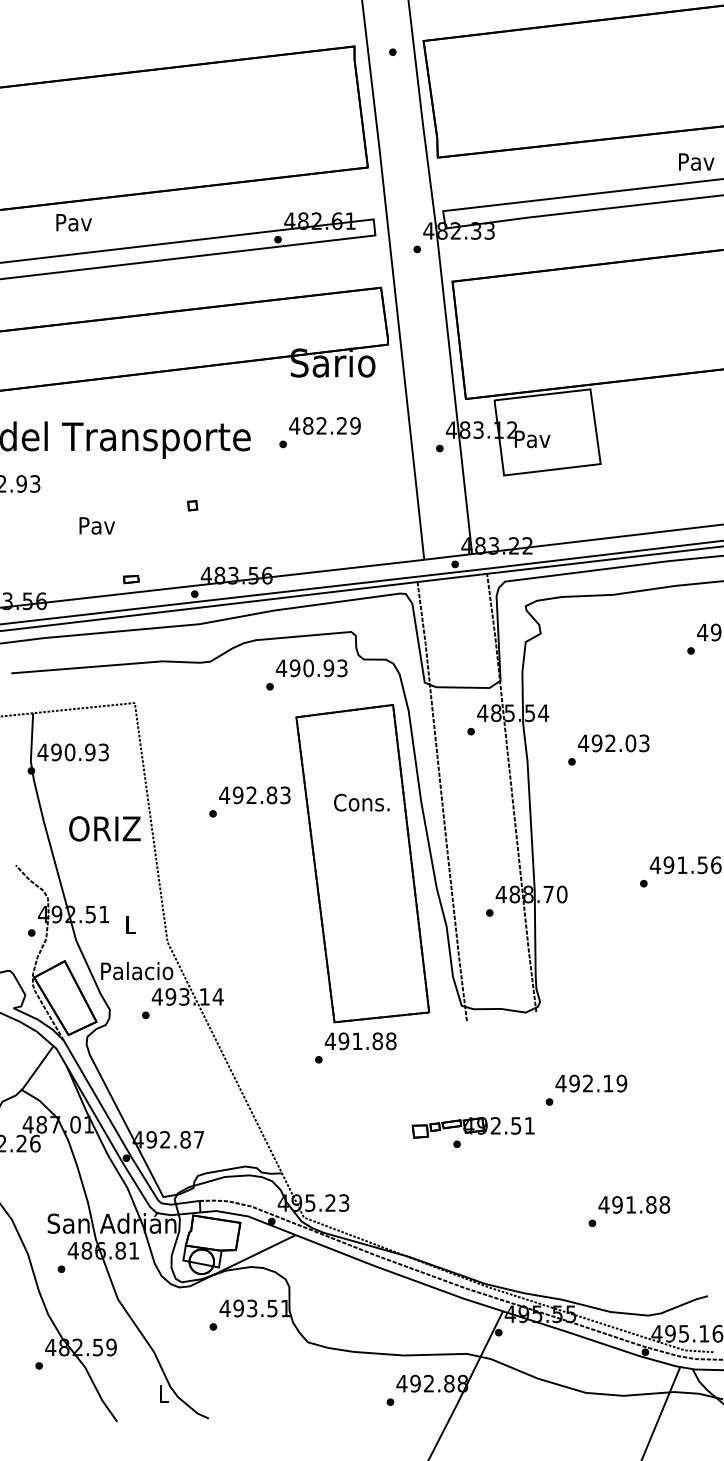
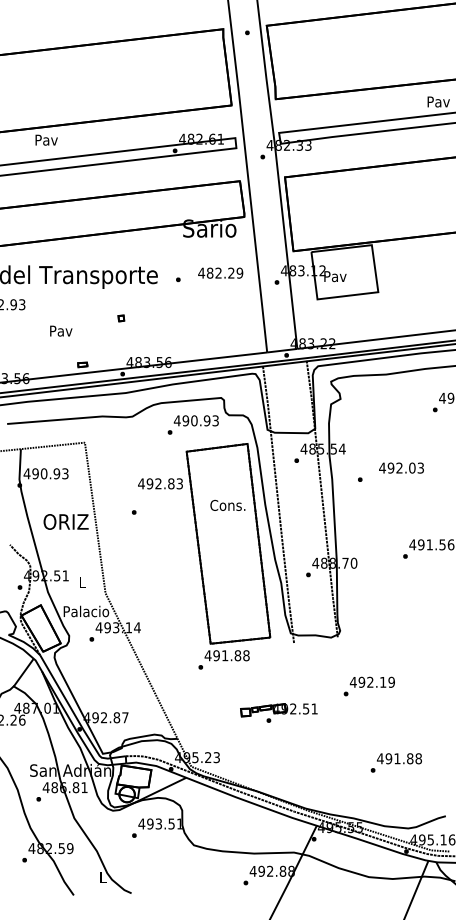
text: (324, 424) -> (220, 272), moved
text: (613, 742) -> (401, 467), moved
text: (254, 794) -> (160, 483), moved
part: (472, 1131) -> (278, 712), moved

